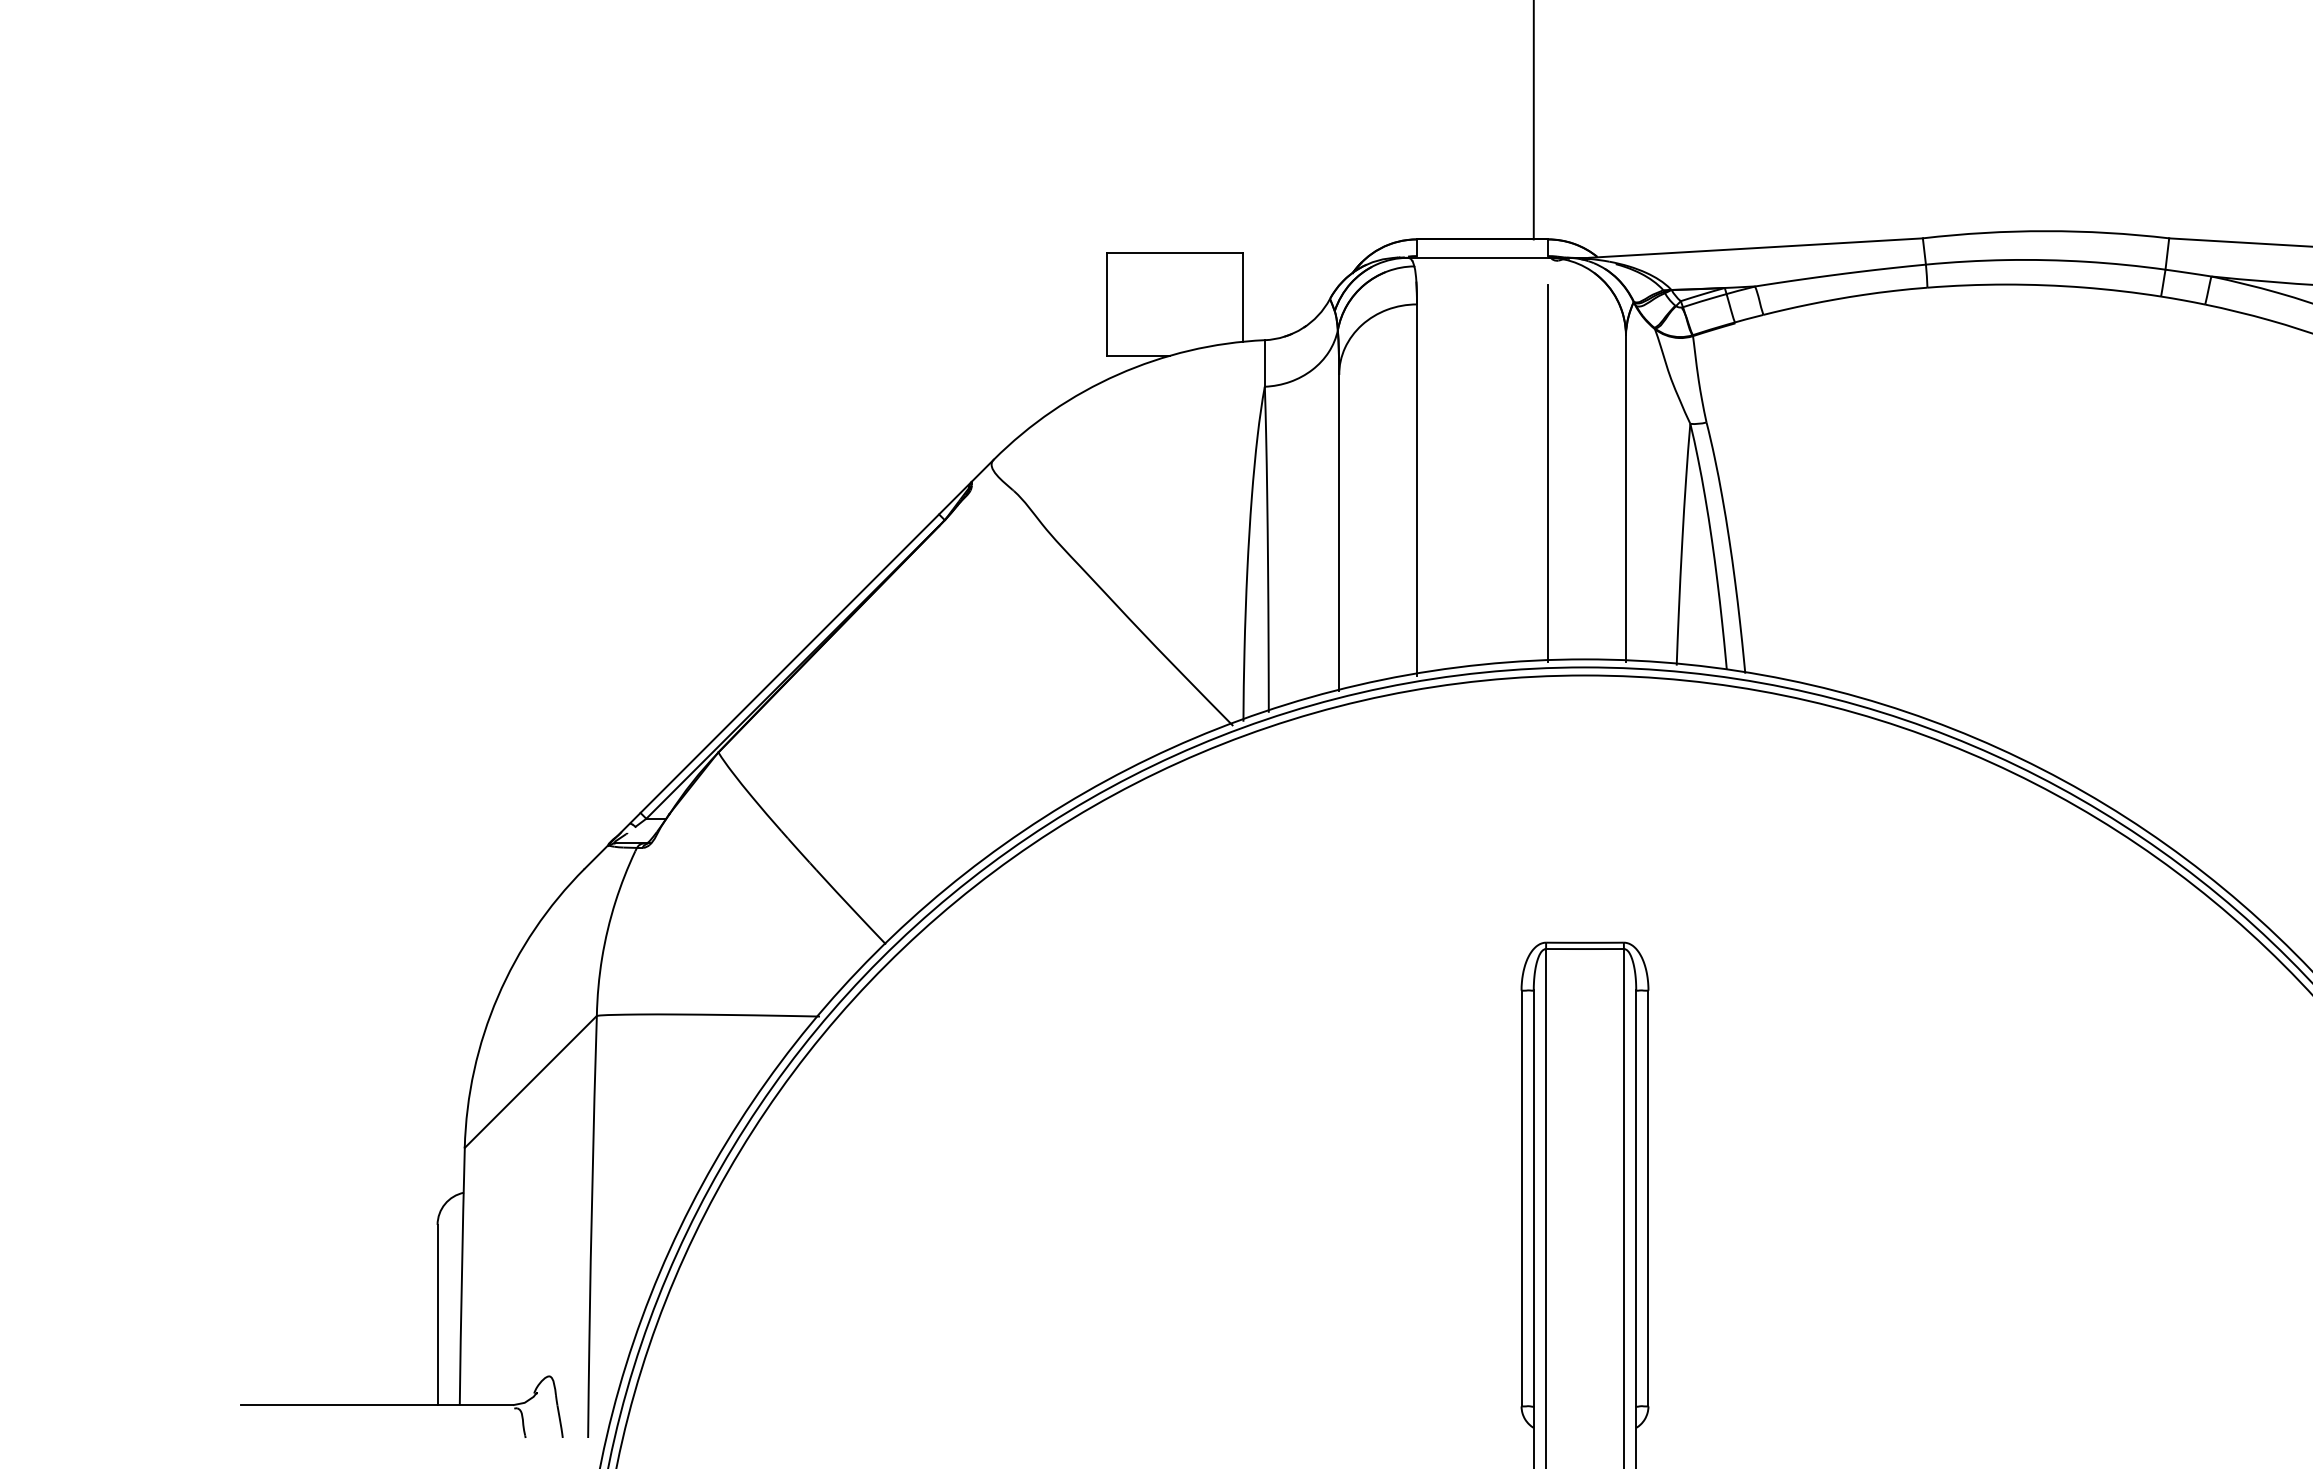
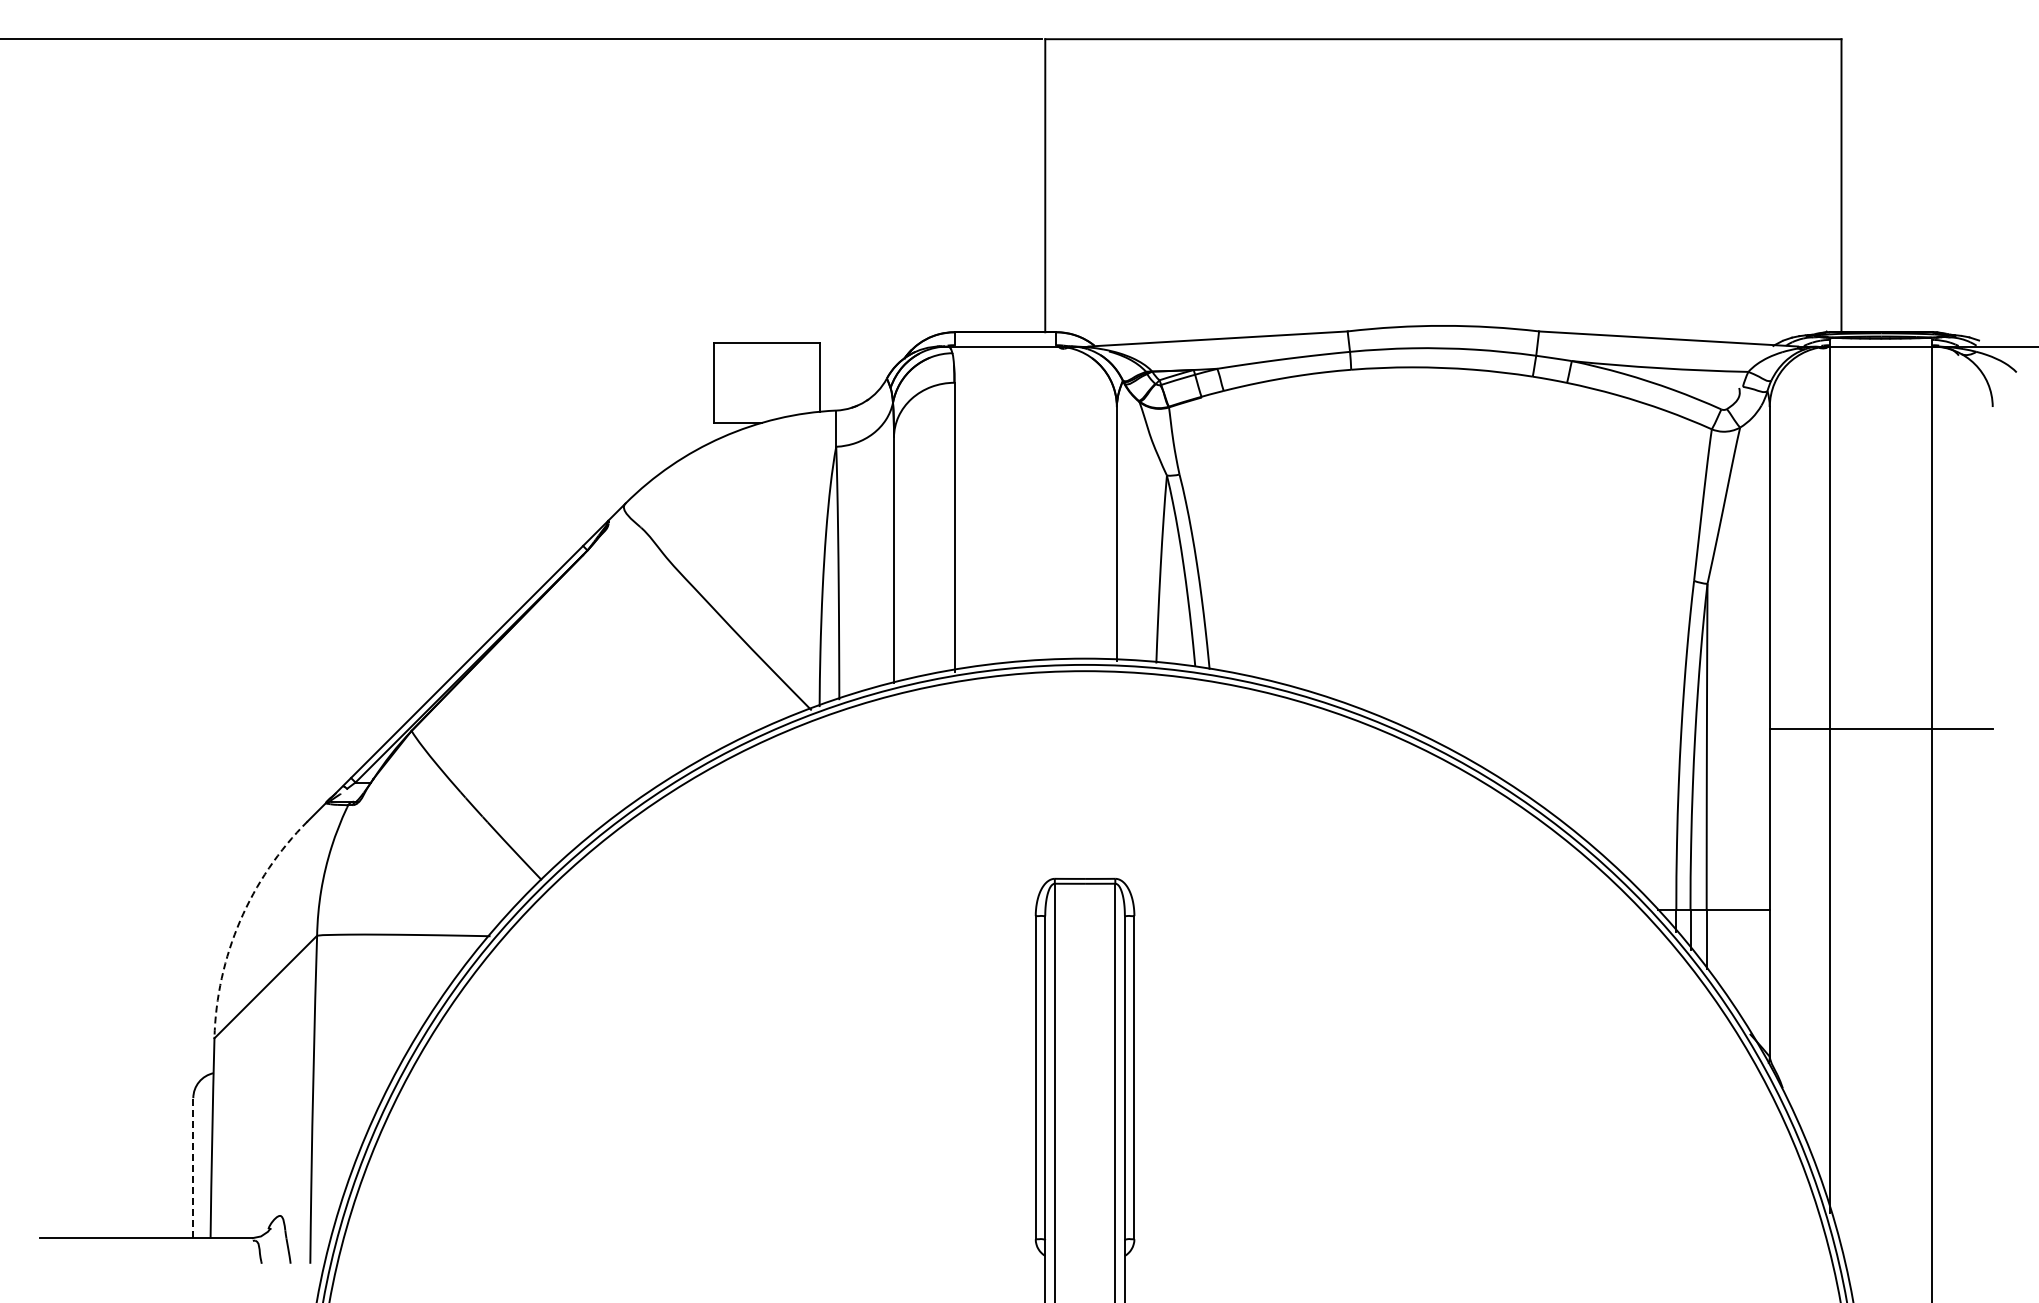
line: (1548, 472) -> (1056, 513), removed
arc: (498, 996) -> (240, 920), solid -> dashed
line: (437, 1314) -> (193, 1167), solid -> dashed

